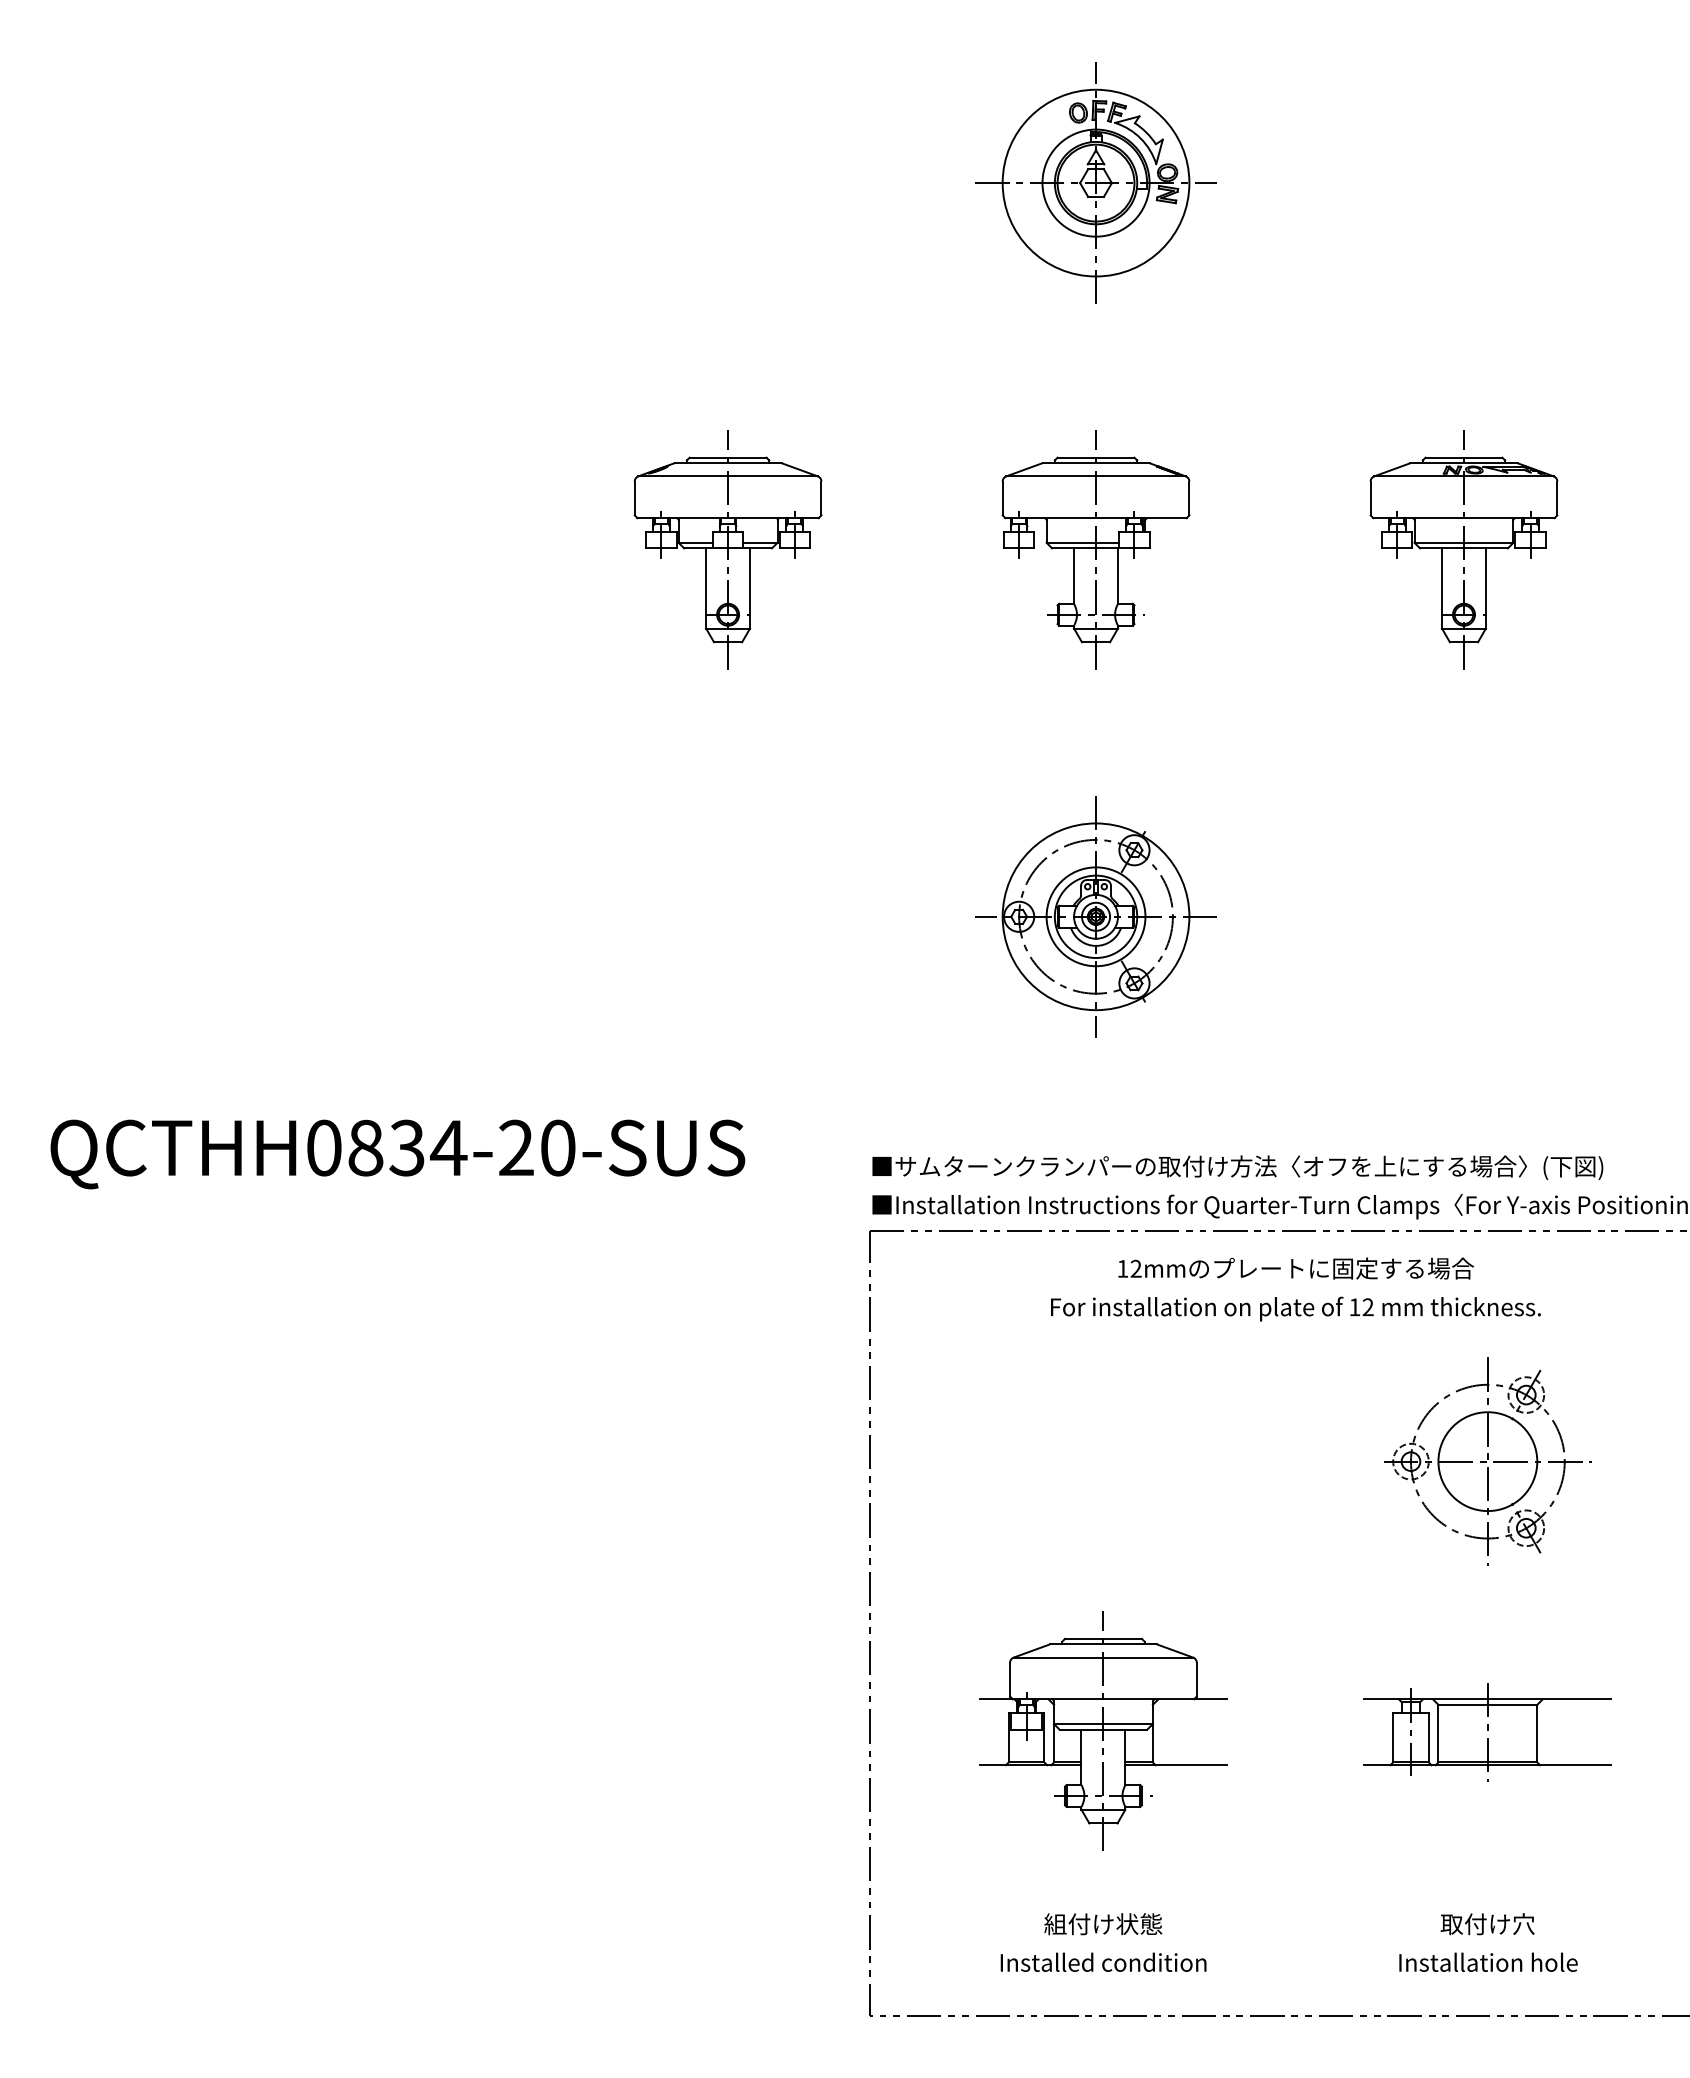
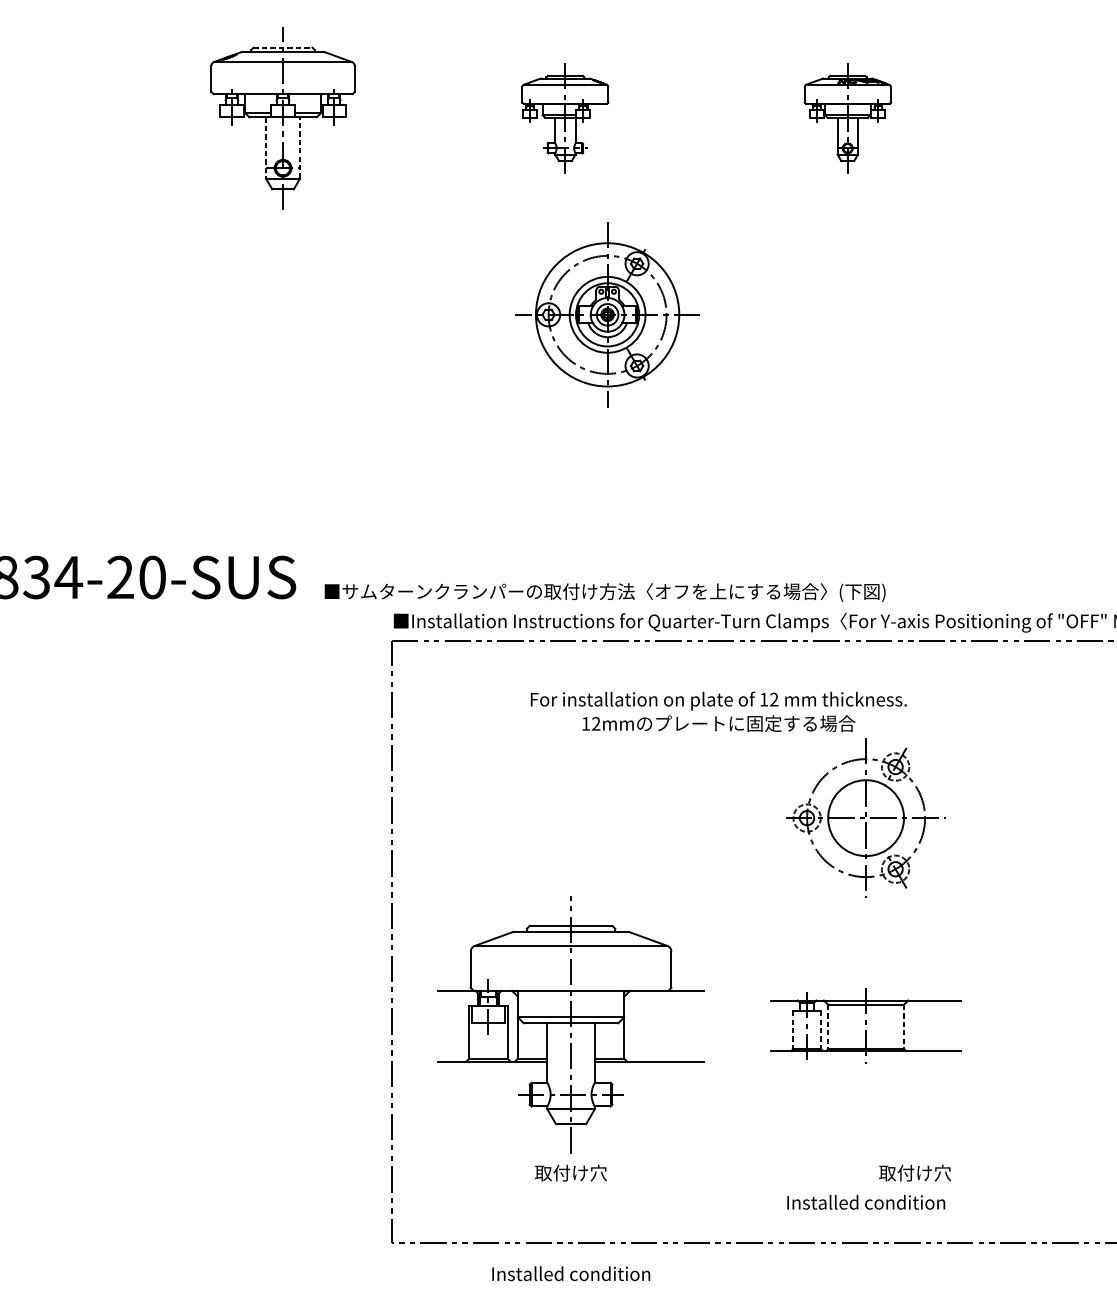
line: (728, 457) -> (283, 47), solid -> dashed
part: (1095, 549) -> (564, 118), size x0.6
part: (1463, 549) -> (847, 118), size x0.6
line: (750, 587) -> (300, 147), solid -> dashed
line: (706, 588) -> (266, 148), solid -> dashed
part: (1095, 916) -> (607, 314), moved
text: (1237, 1167) -> (604, 592), moved
text: (1296, 1268) -> (719, 723), moved
part: (1103, 1730) -> (571, 1024), size x1.4
line: (1438, 1733) -> (828, 1026), solid -> dashed
line: (1537, 1733) -> (904, 1026), solid -> dashed
line: (1393, 1737) -> (793, 1029), solid -> dashed
line: (1428, 1737) -> (820, 1029), solid -> dashed
text: (1103, 1924) -> (571, 1173), 組付け状態 -> 取付け穴
text: (1487, 1924) -> (914, 1173), moved
text: (1103, 1961) -> (571, 1273), moved
text: (1487, 1961) -> (865, 1201), Installation hole -> Installed condition

